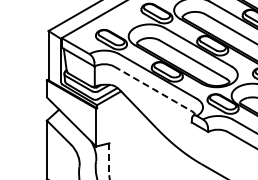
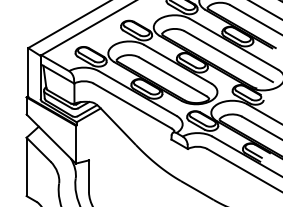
line: (152, 88) -> (132, 105), dashed -> solid
line: (109, 159) -> (89, 176), dashed -> solid

